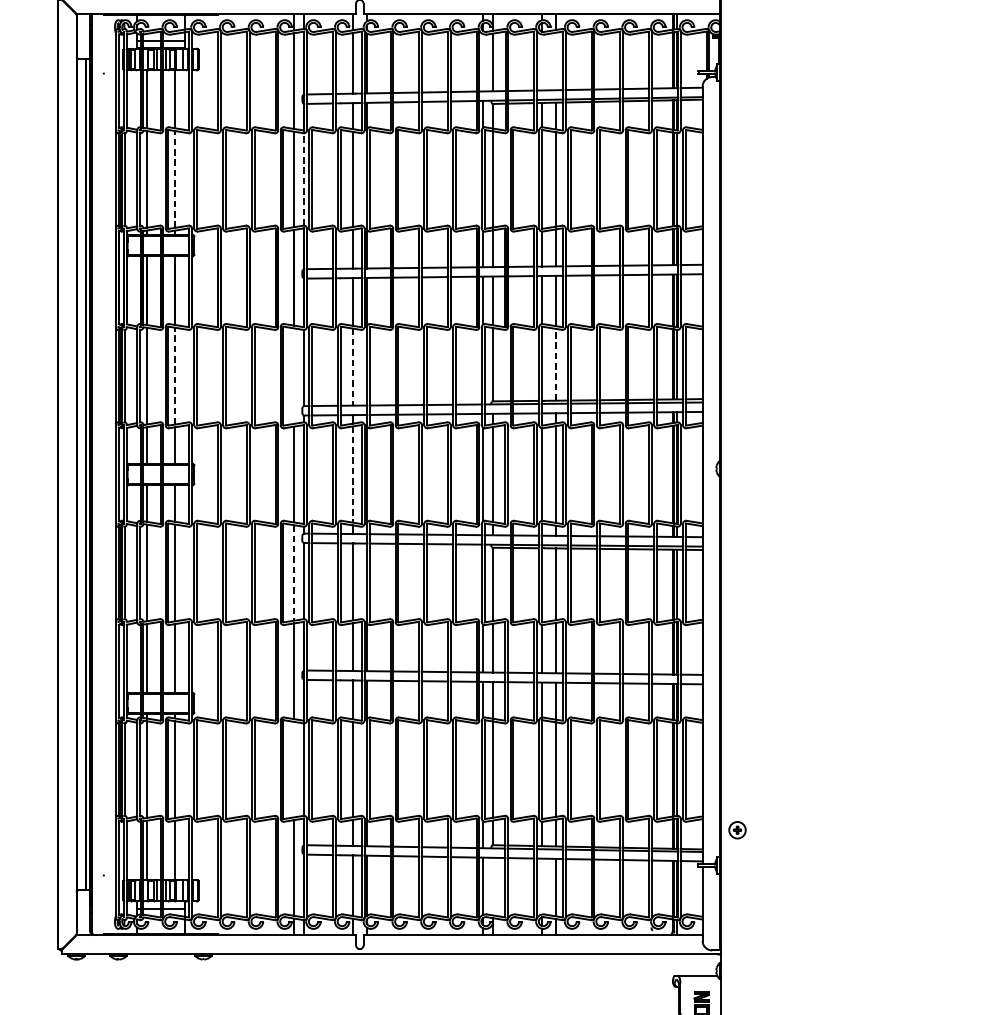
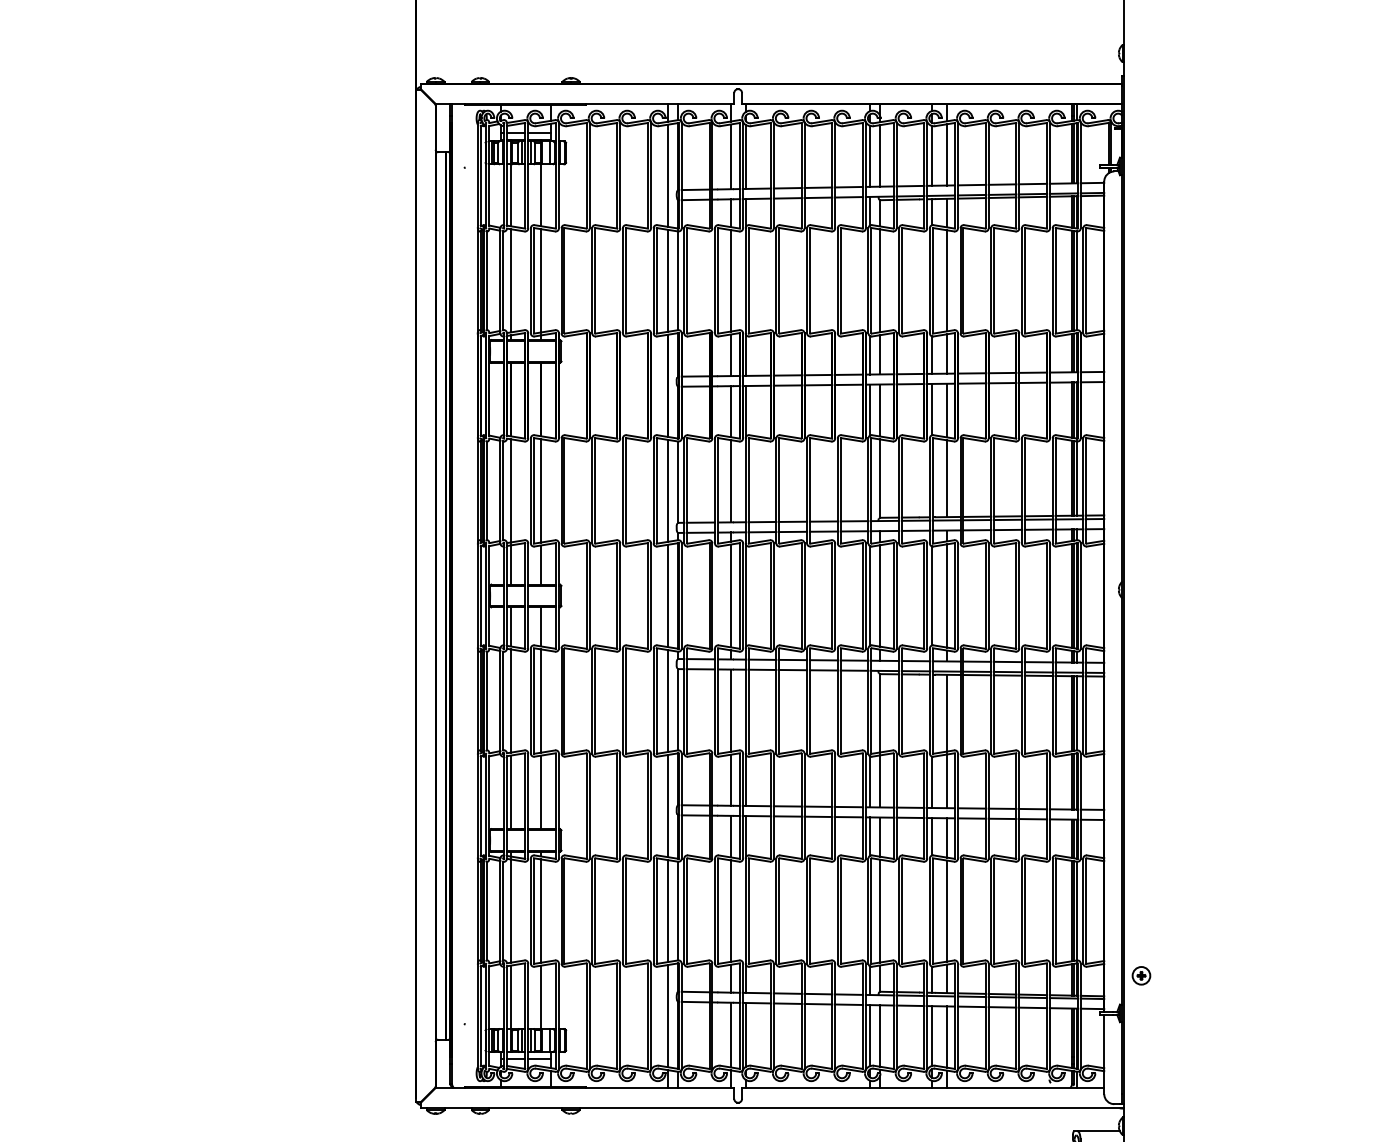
line: (555, 61) -> (947, 154), added
line: (482, 62) -> (869, 155), added
line: (541, 62) -> (932, 155), added
line: (174, 179) -> (540, 280), dashed -> solid
line: (303, 179) -> (678, 280), dashed -> solid
line: (555, 364) -> (947, 478), dashed -> solid
line: (352, 367) -> (730, 481), dashed -> solid
line: (174, 375) -> (540, 490), dashed -> solid
line: (294, 375) -> (668, 490), added
line: (352, 475) -> (730, 596), dashed -> solid
line: (294, 573) -> (668, 701), dashed -> solid
line: (294, 770) -> (668, 911), added
line: (492, 886) -> (879, 1035), added
line: (541, 886) -> (932, 1035), added

